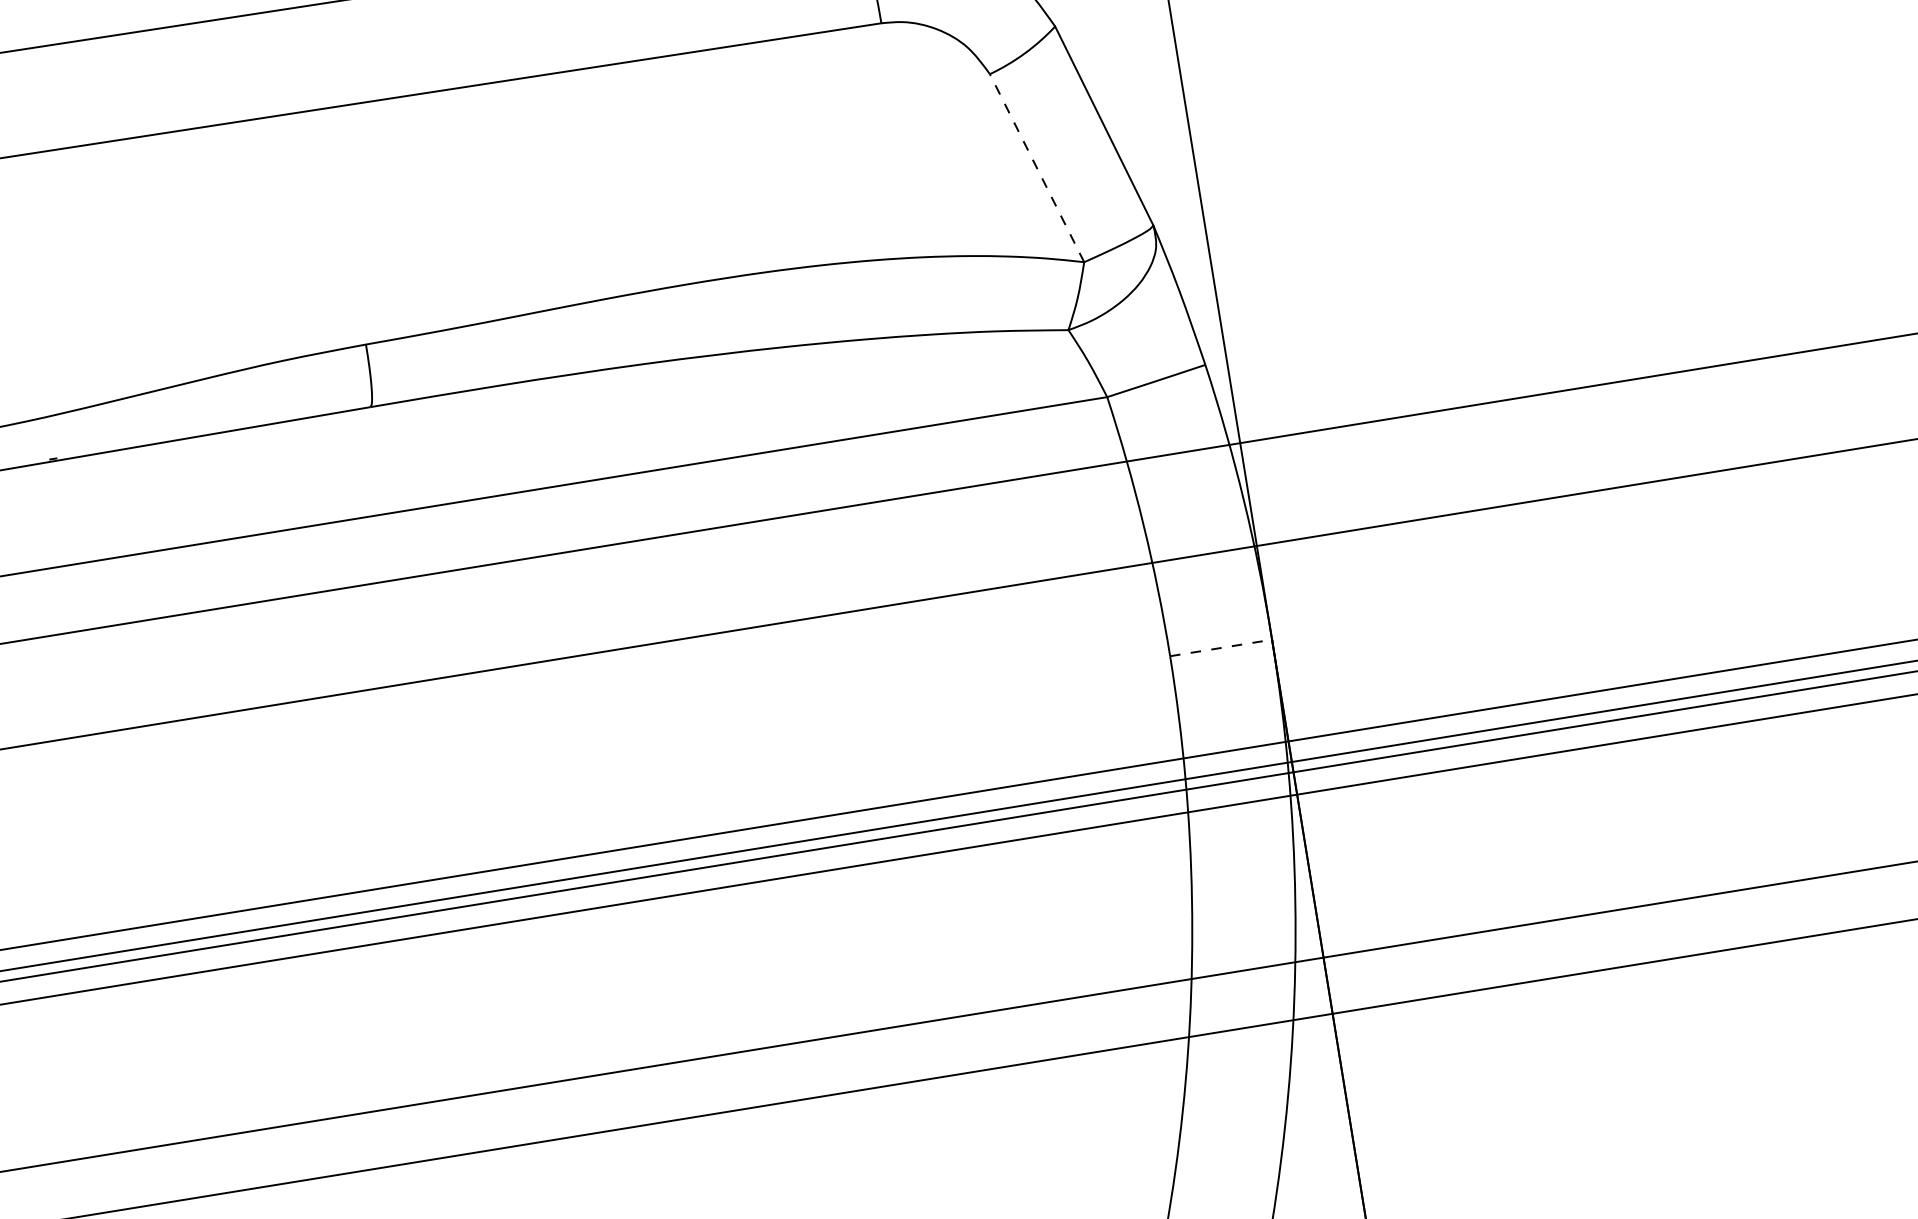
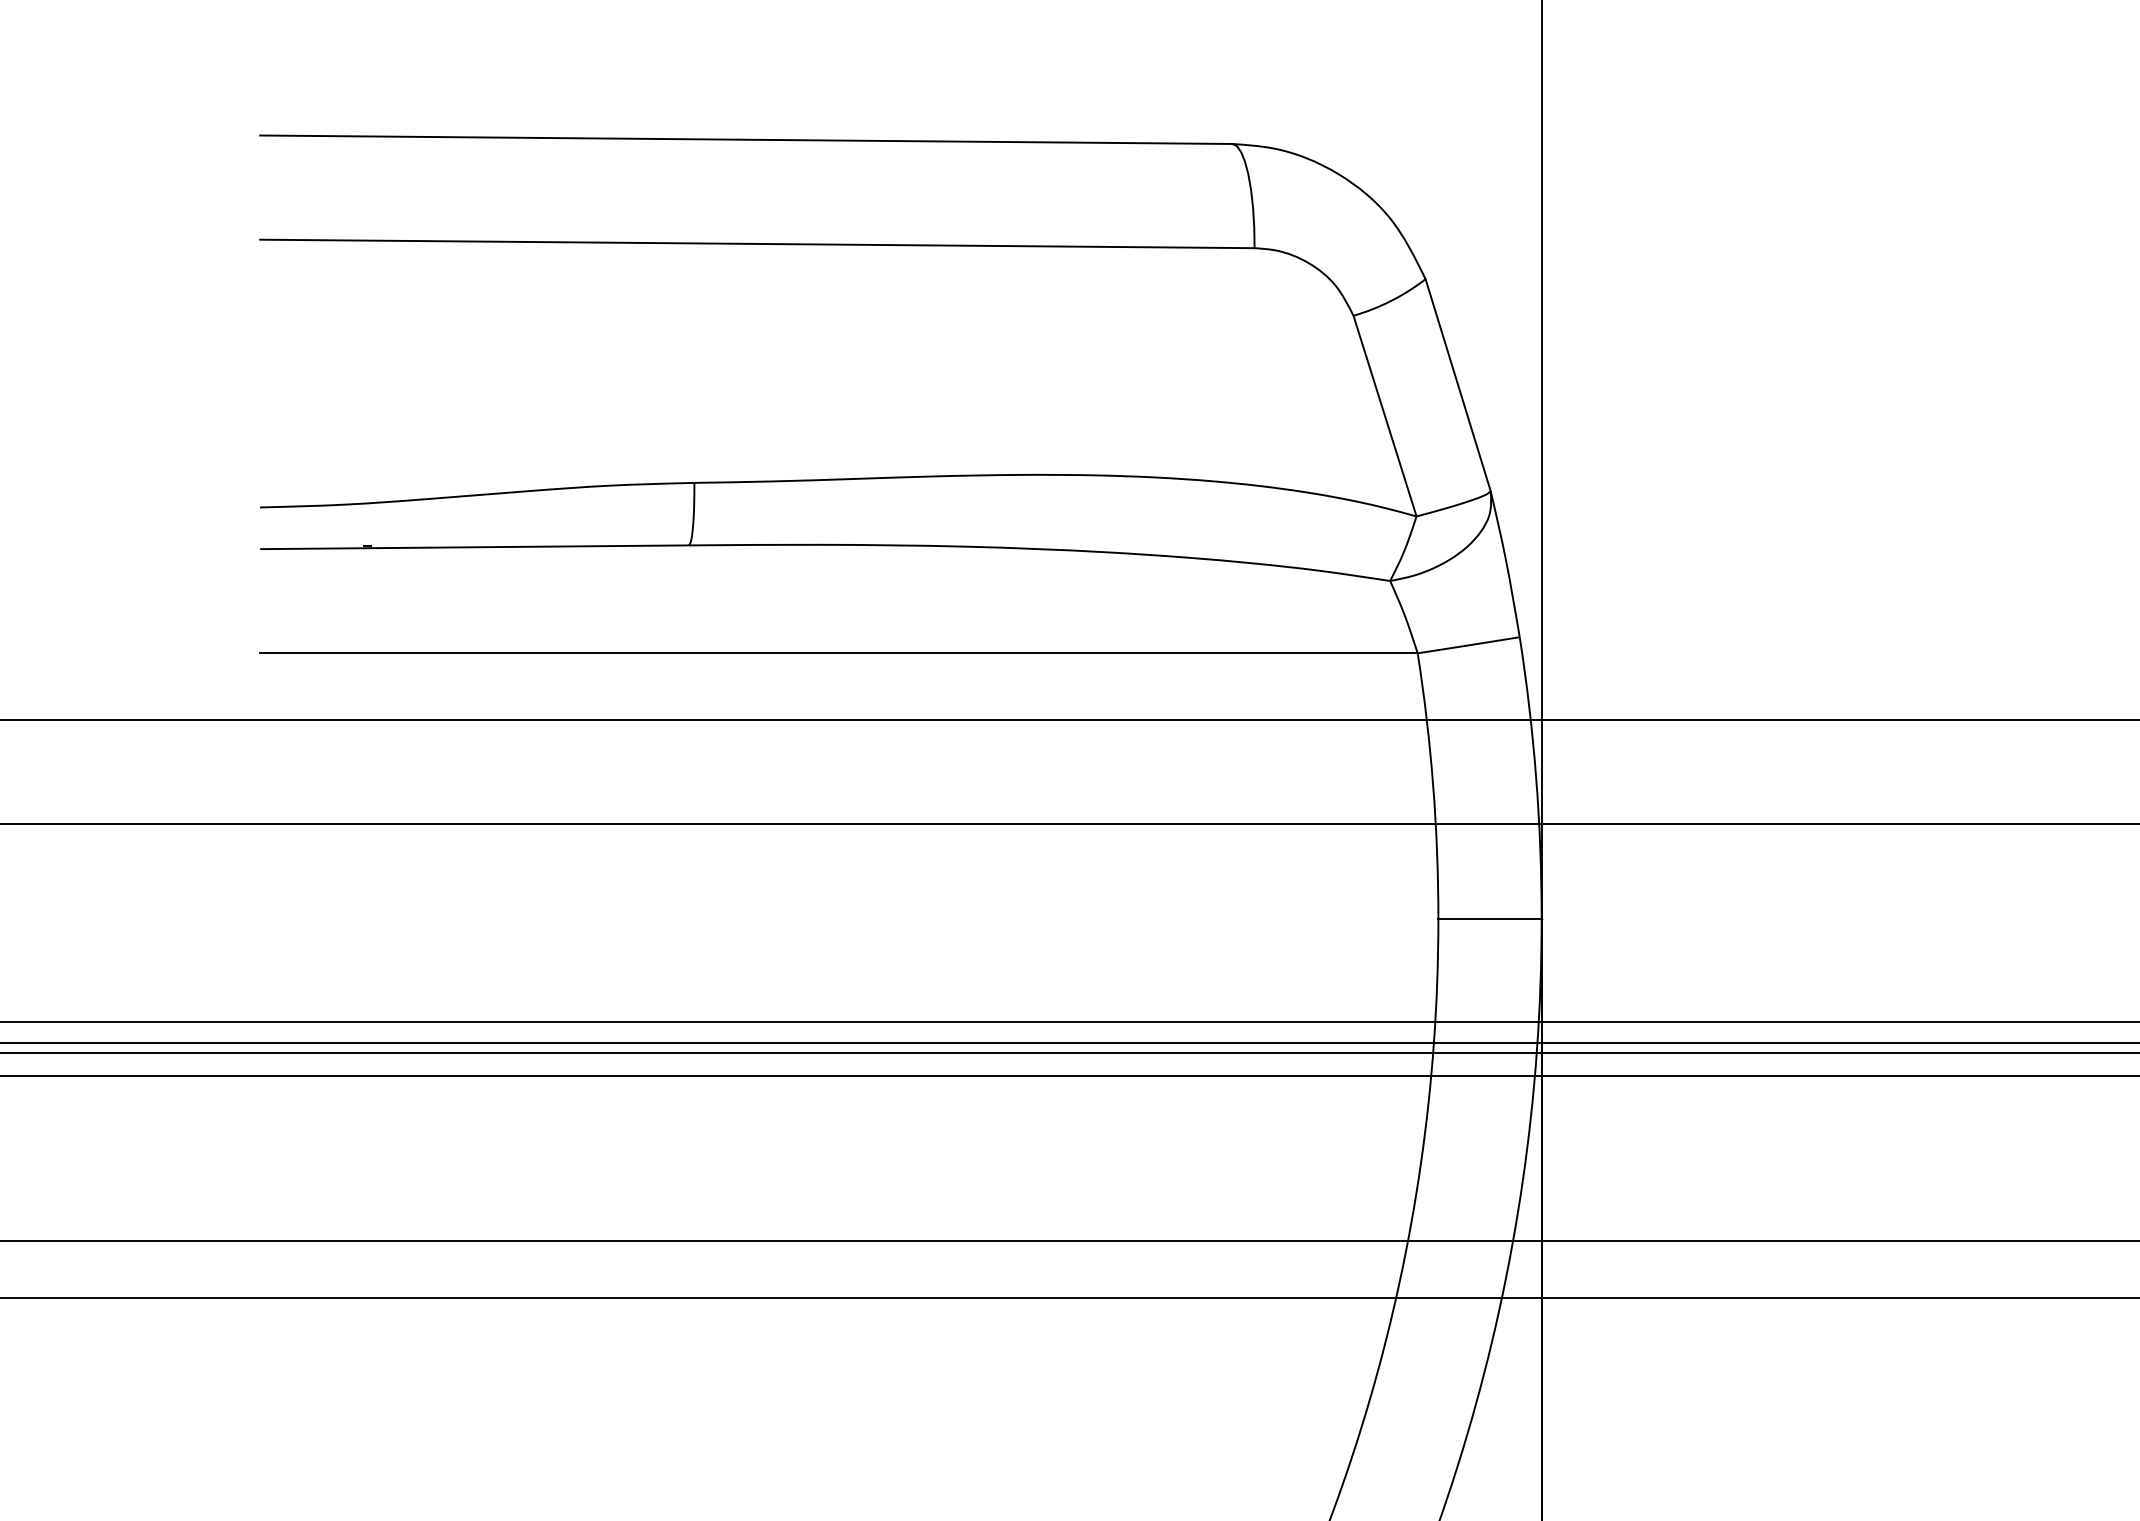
line: (1036, 167) -> (1384, 415), dashed -> solid
line: (1221, 648) -> (1490, 919), dashed -> solid

